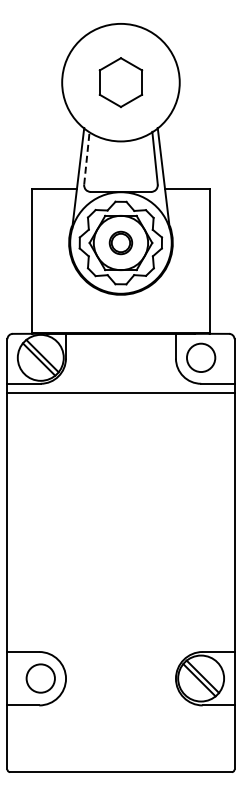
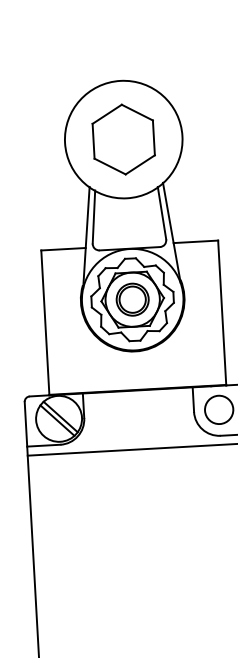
part: (120, 82) -> (123, 139), size x1.43
line: (86, 158) -> (93, 217), dashed -> solid
part: (120, 242) -> (132, 299), size x1.43

